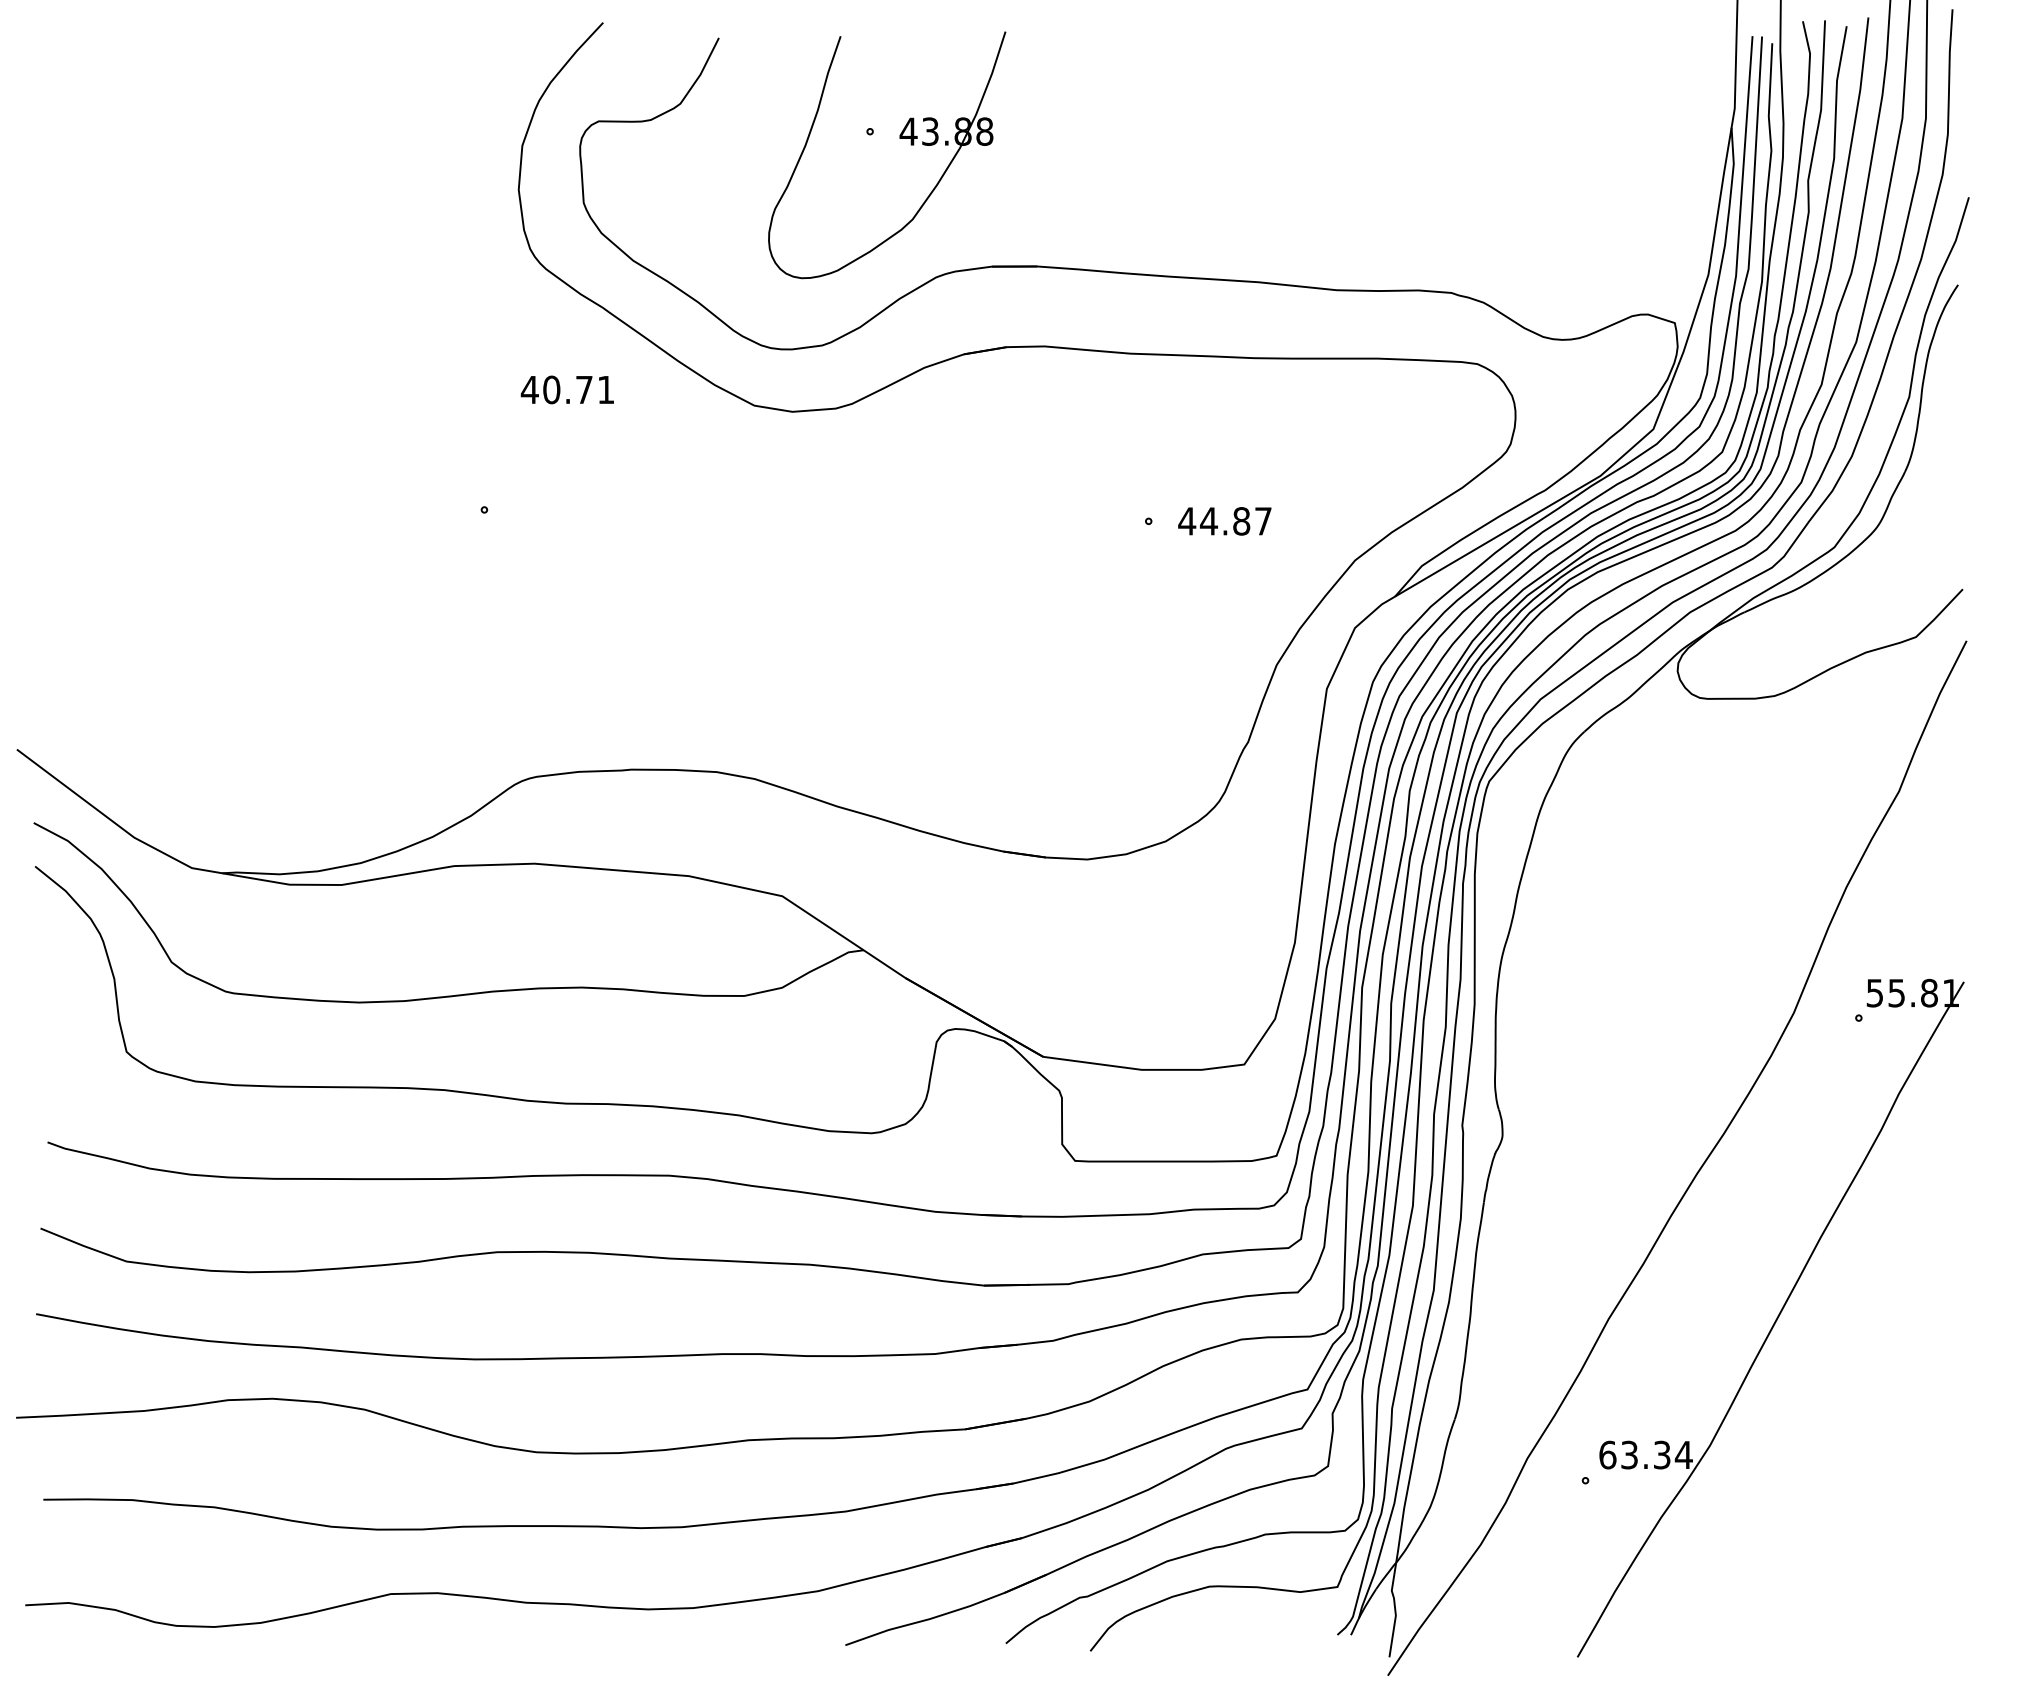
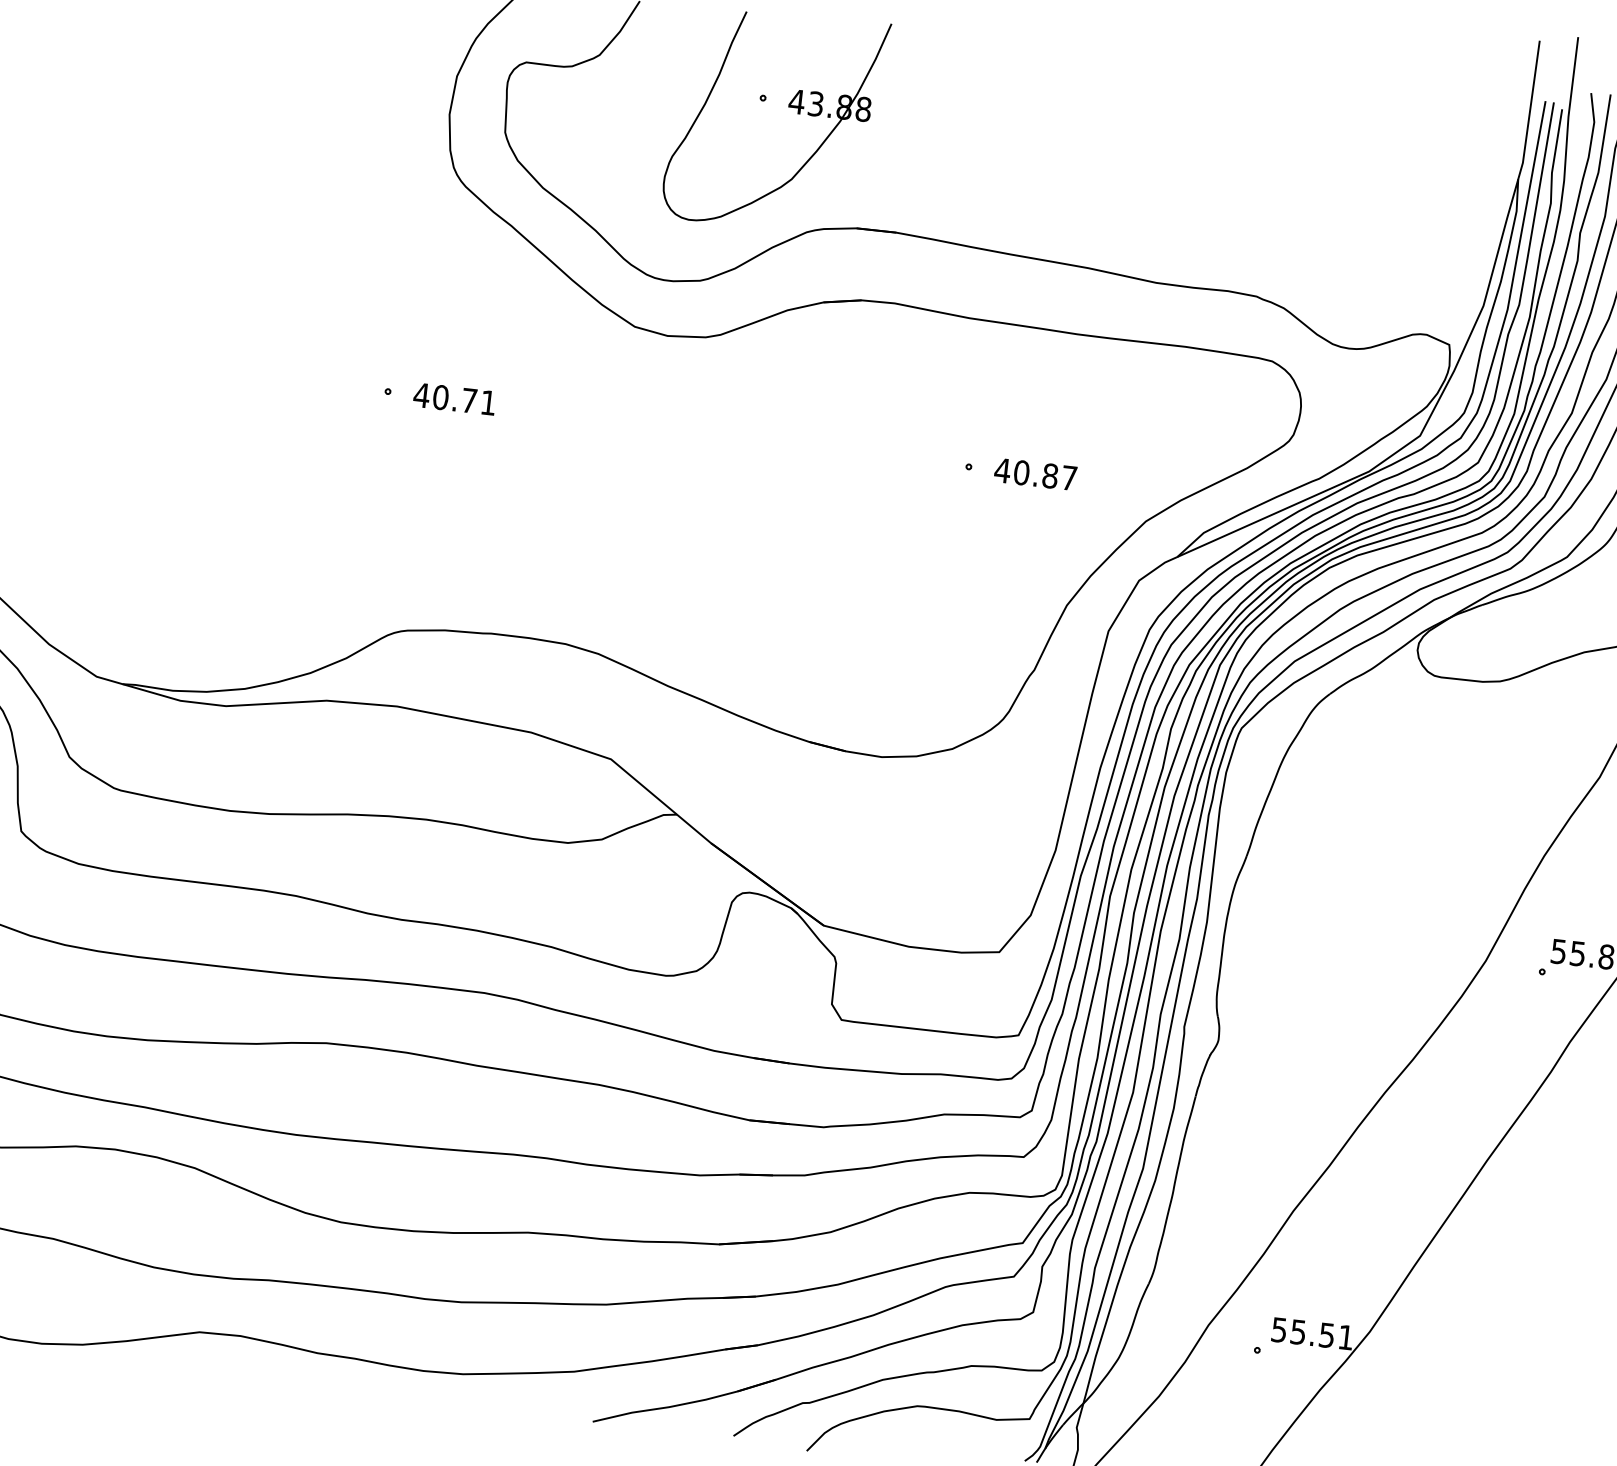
text: (566, 389) -> (453, 398), moved
text: (1208, 521) -> (1021, 472), 44.87 -> 40.87
text: (1645, 1454) -> (1312, 1333), 63.34 -> 55.51

